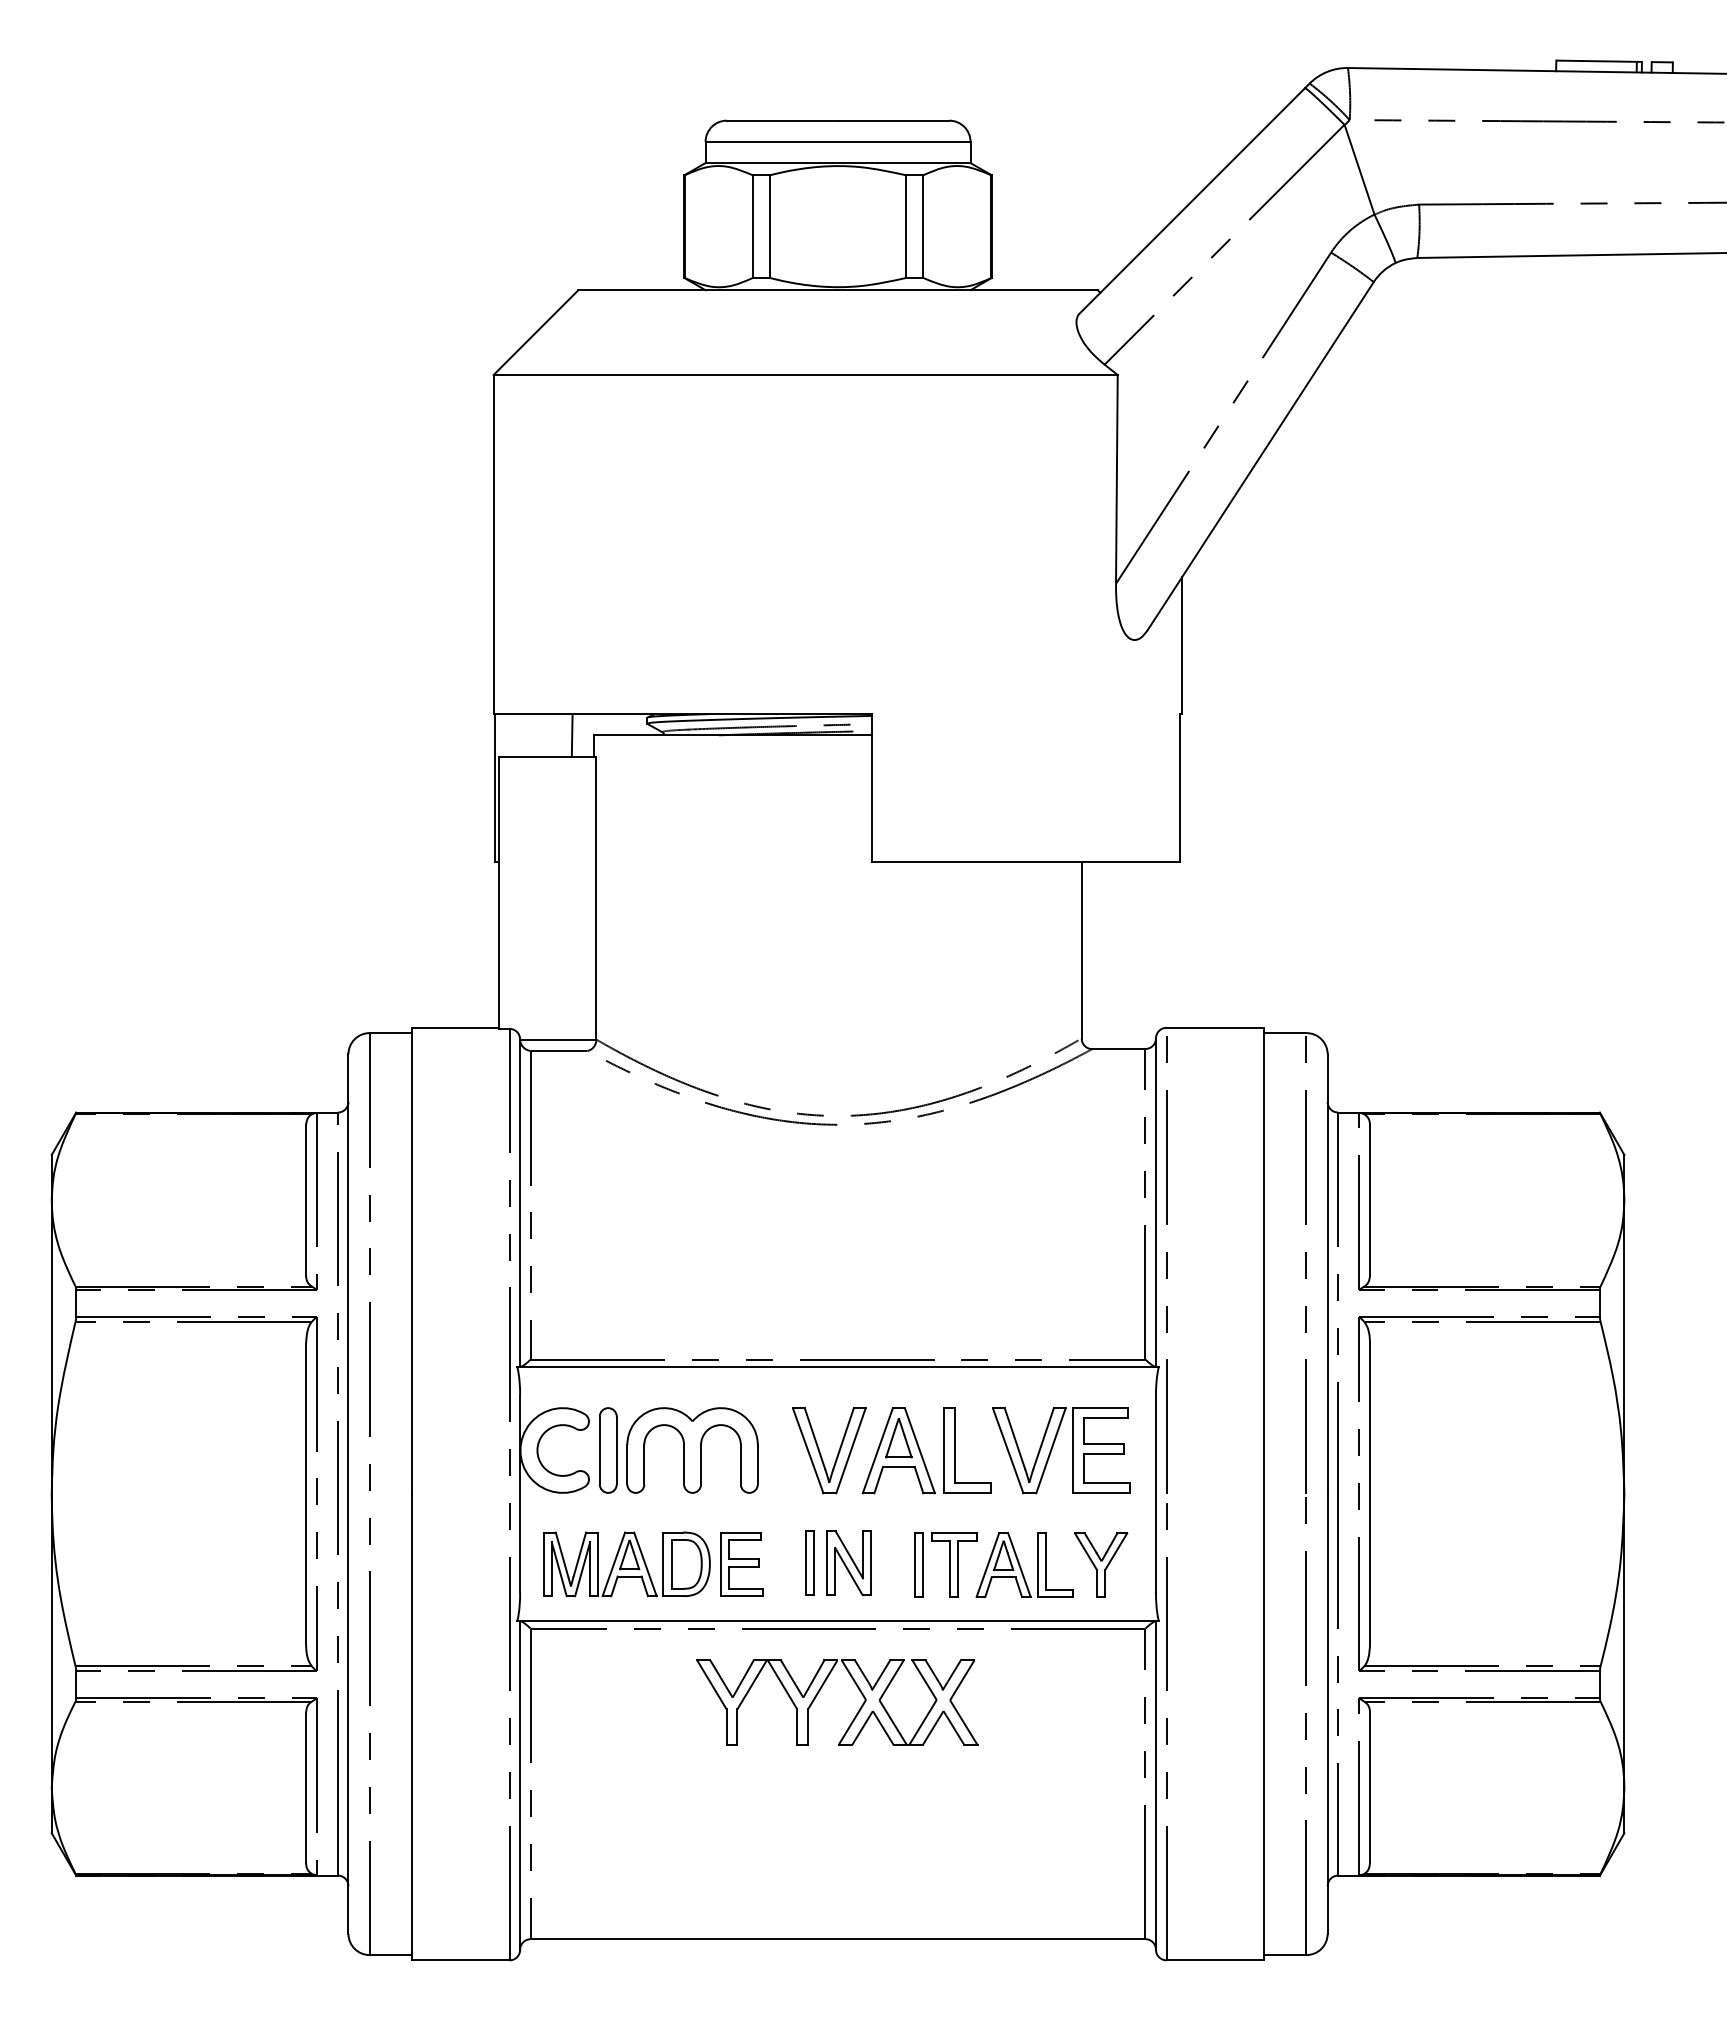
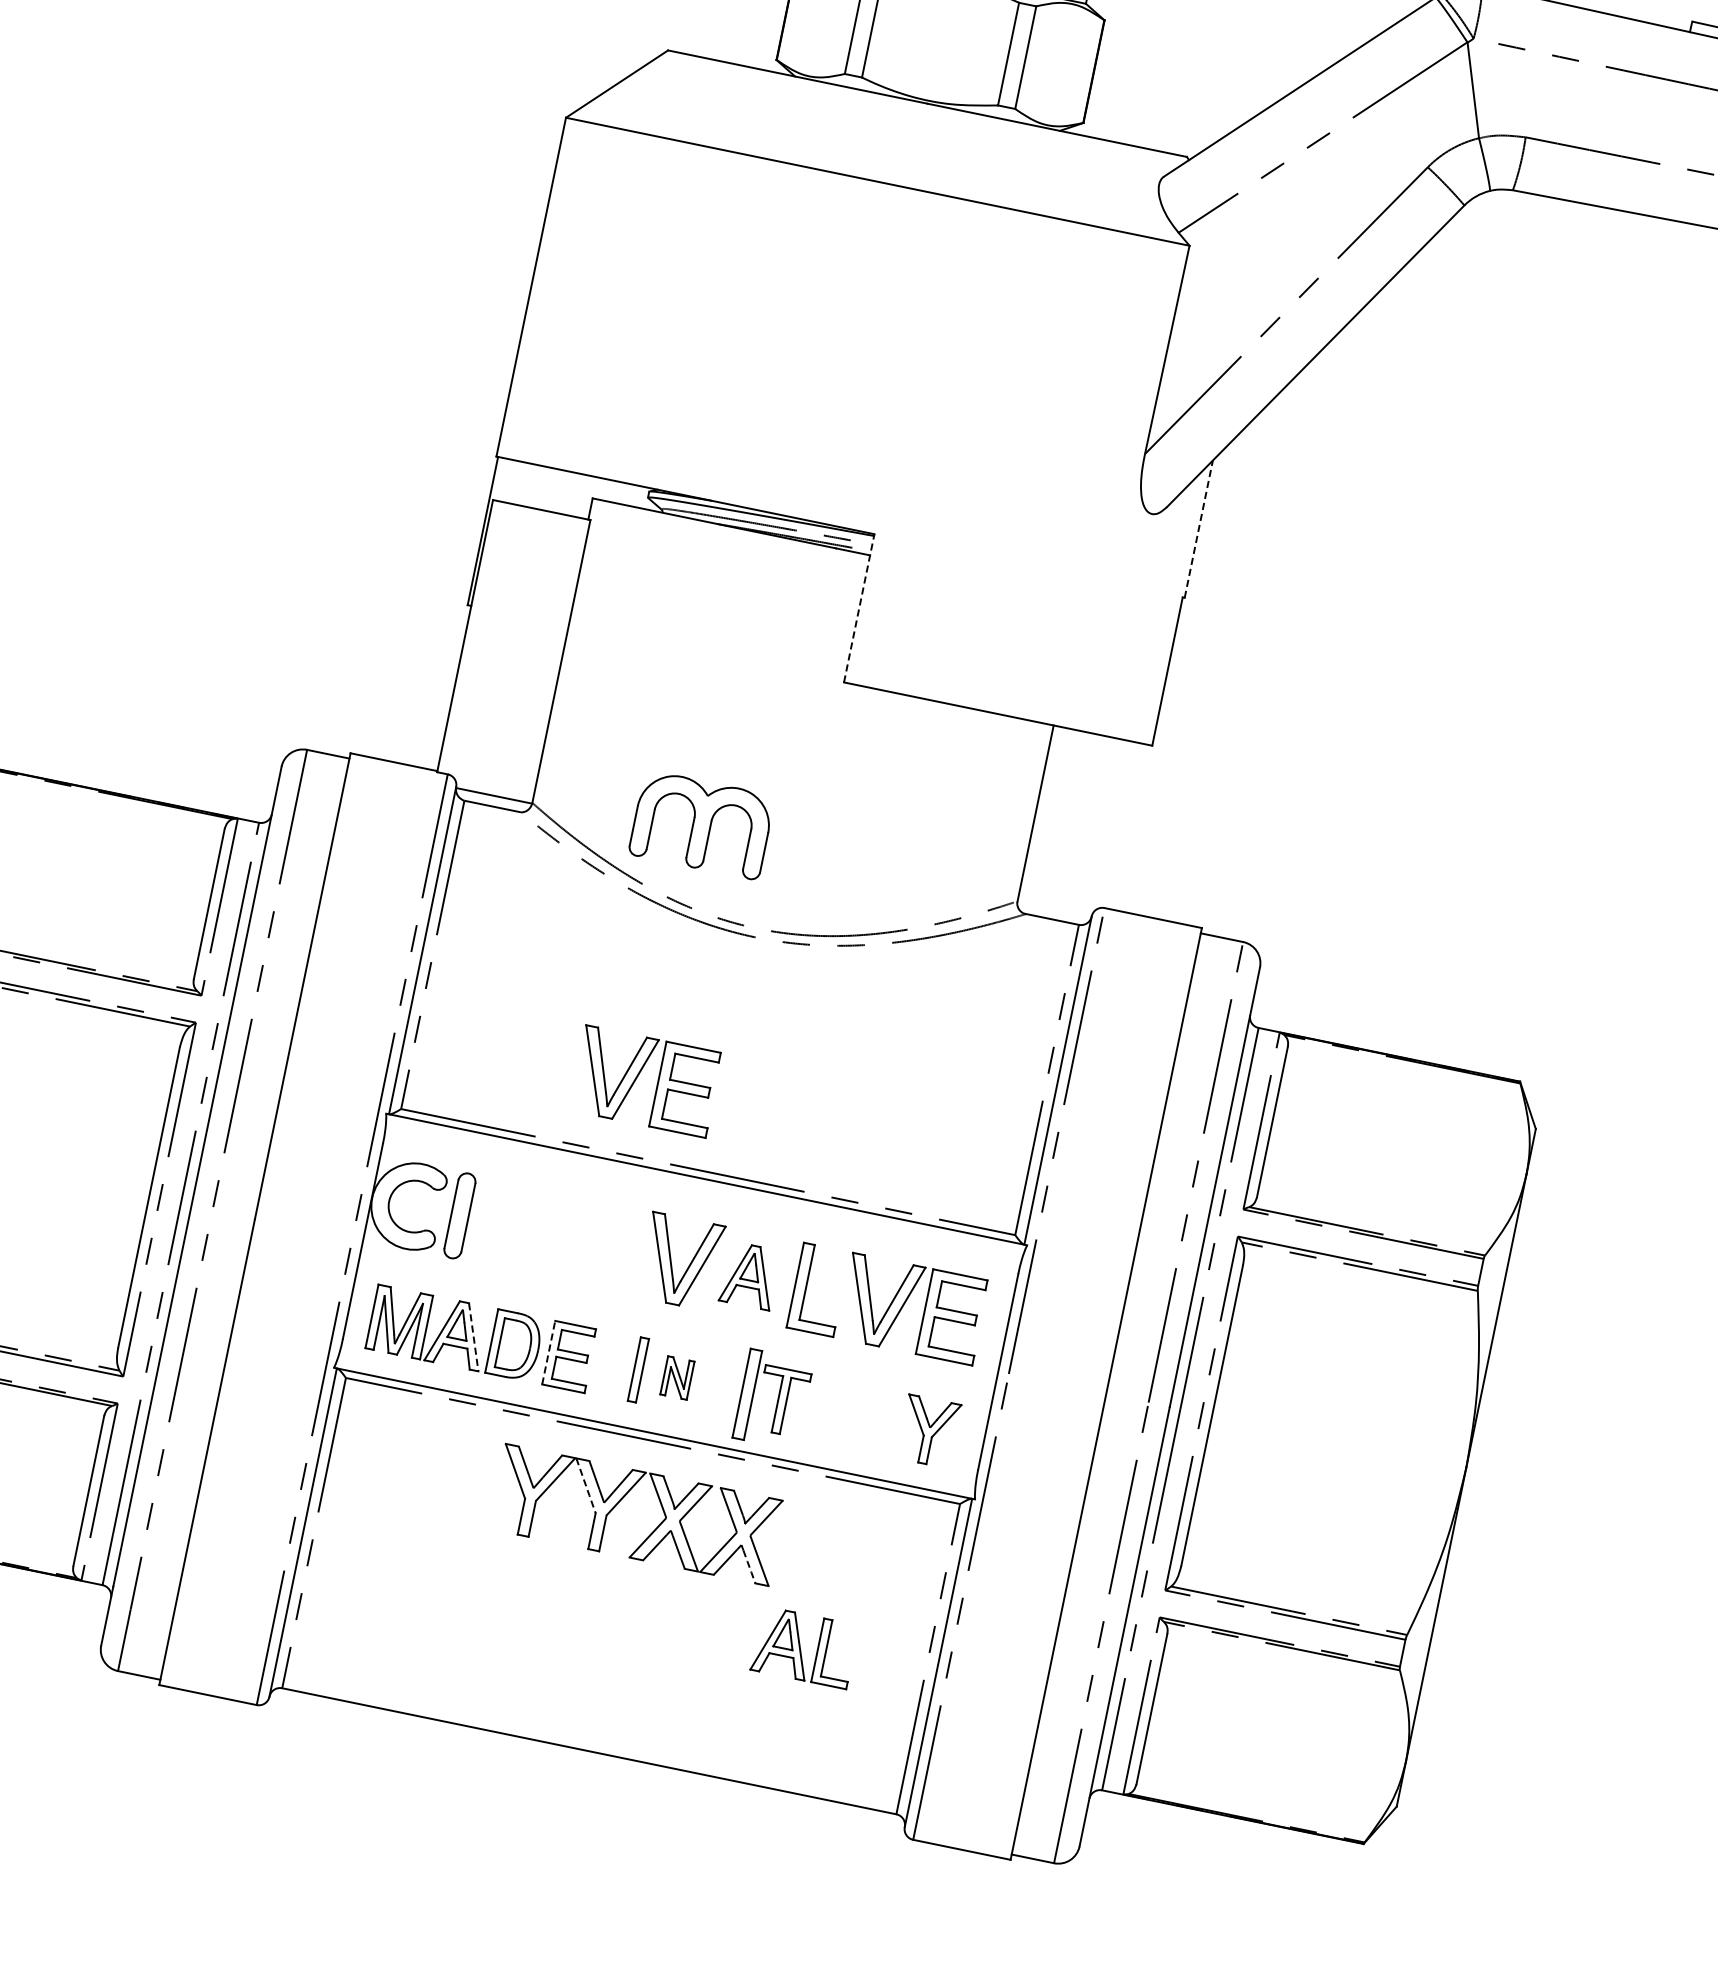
line: (1182, 645) -> (1198, 529), solid -> dashed
line: (571, 735) -> (569, 493), removed
line: (871, 787) -> (858, 607), solid -> dashed
part: (752, 1281) -> (638, 1076), added
part: (692, 1450) -> (701, 825), moved
part: (898, 1450) -> (749, 1275), size x0.7
part: (848, 1563) -> (676, 1378), size x0.6
line: (645, 1564) -> (473, 1337), solid -> dashed
line: (720, 1564) -> (548, 1352), solid -> dashed
part: (918, 1564) -> (746, 1393), size x1.4
part: (1024, 1564) -> (804, 1646), moved
line: (782, 1685) -> (585, 1486), solid -> dashed
line: (955, 1730) -> (749, 1566), solid -> dashed

